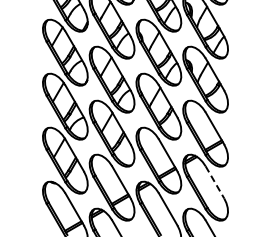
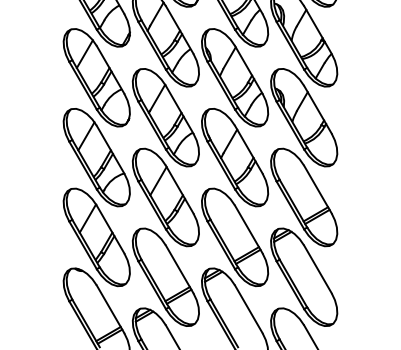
line: (214, 182) -> (317, 269), dashed -> solid

